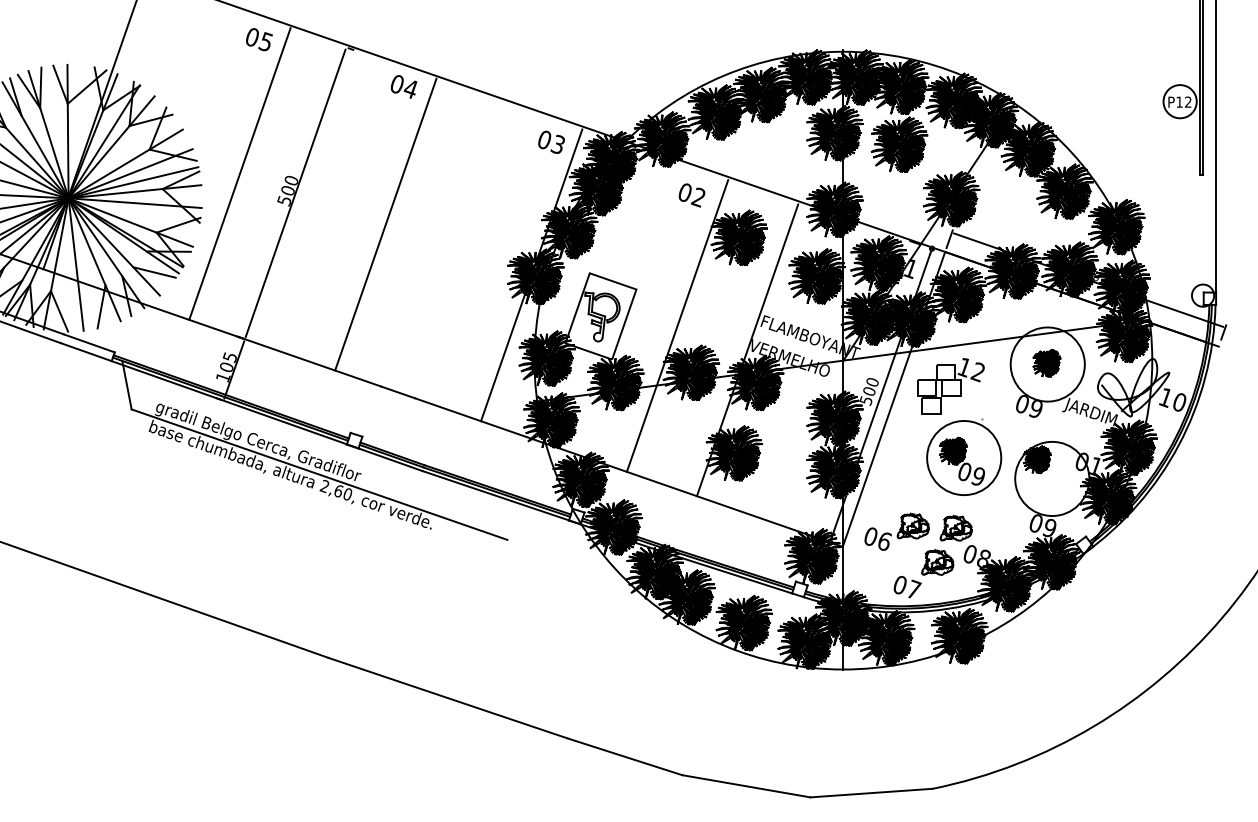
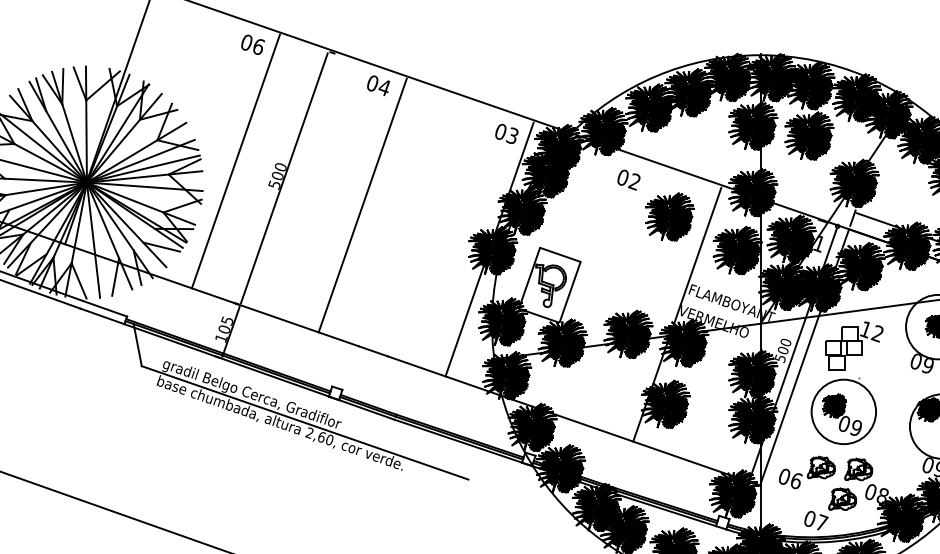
text: (265, 41) -> (258, 46), 05 -> 06
line: (677, 325) -> (616, 293), removed
part: (964, 456) -> (844, 410), moved

